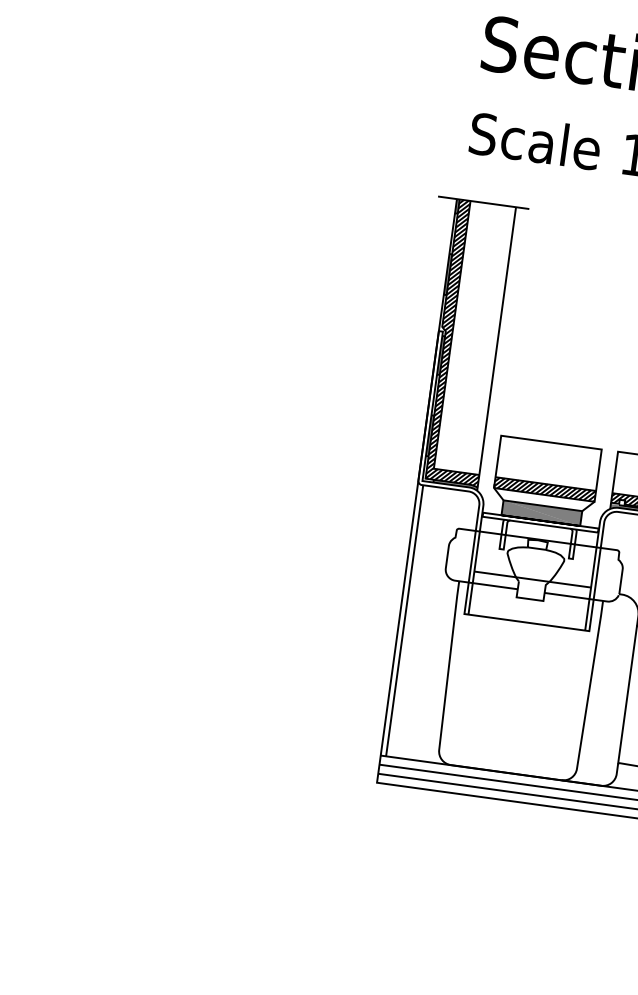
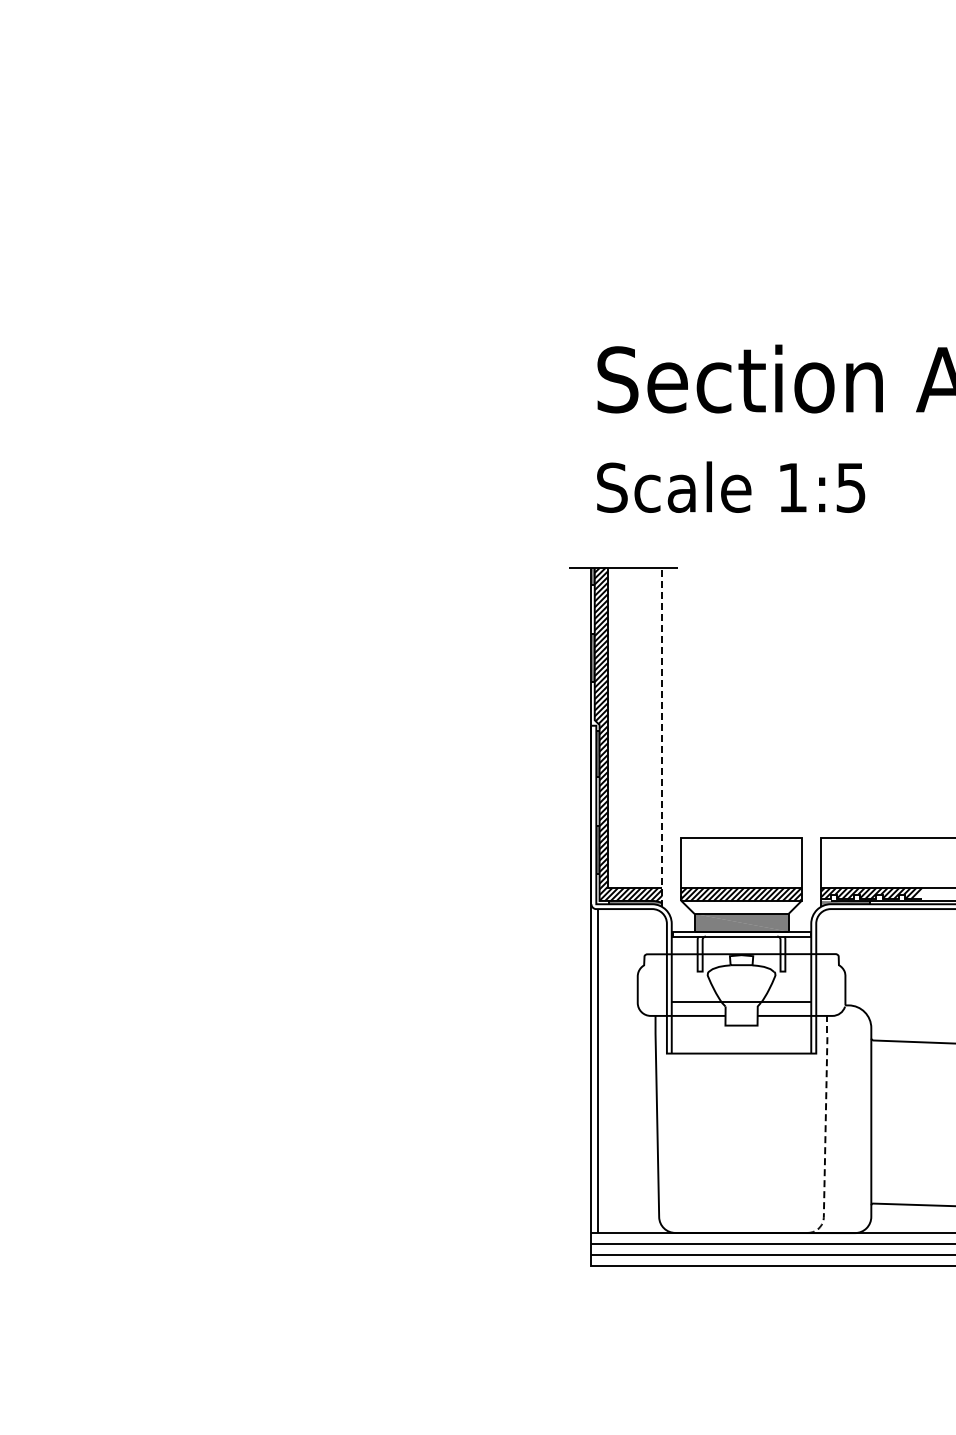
line: (497, 348) -> (662, 736), solid -> dashed
line: (588, 697) -> (825, 1131), solid -> dashed

